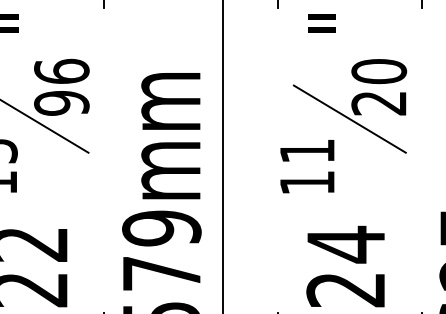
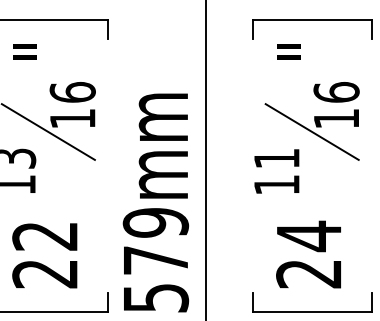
text: (379, 87) -> (336, 105), 20 -> 16
text: (61, 102) -> (72, 118), 96 -> 16

